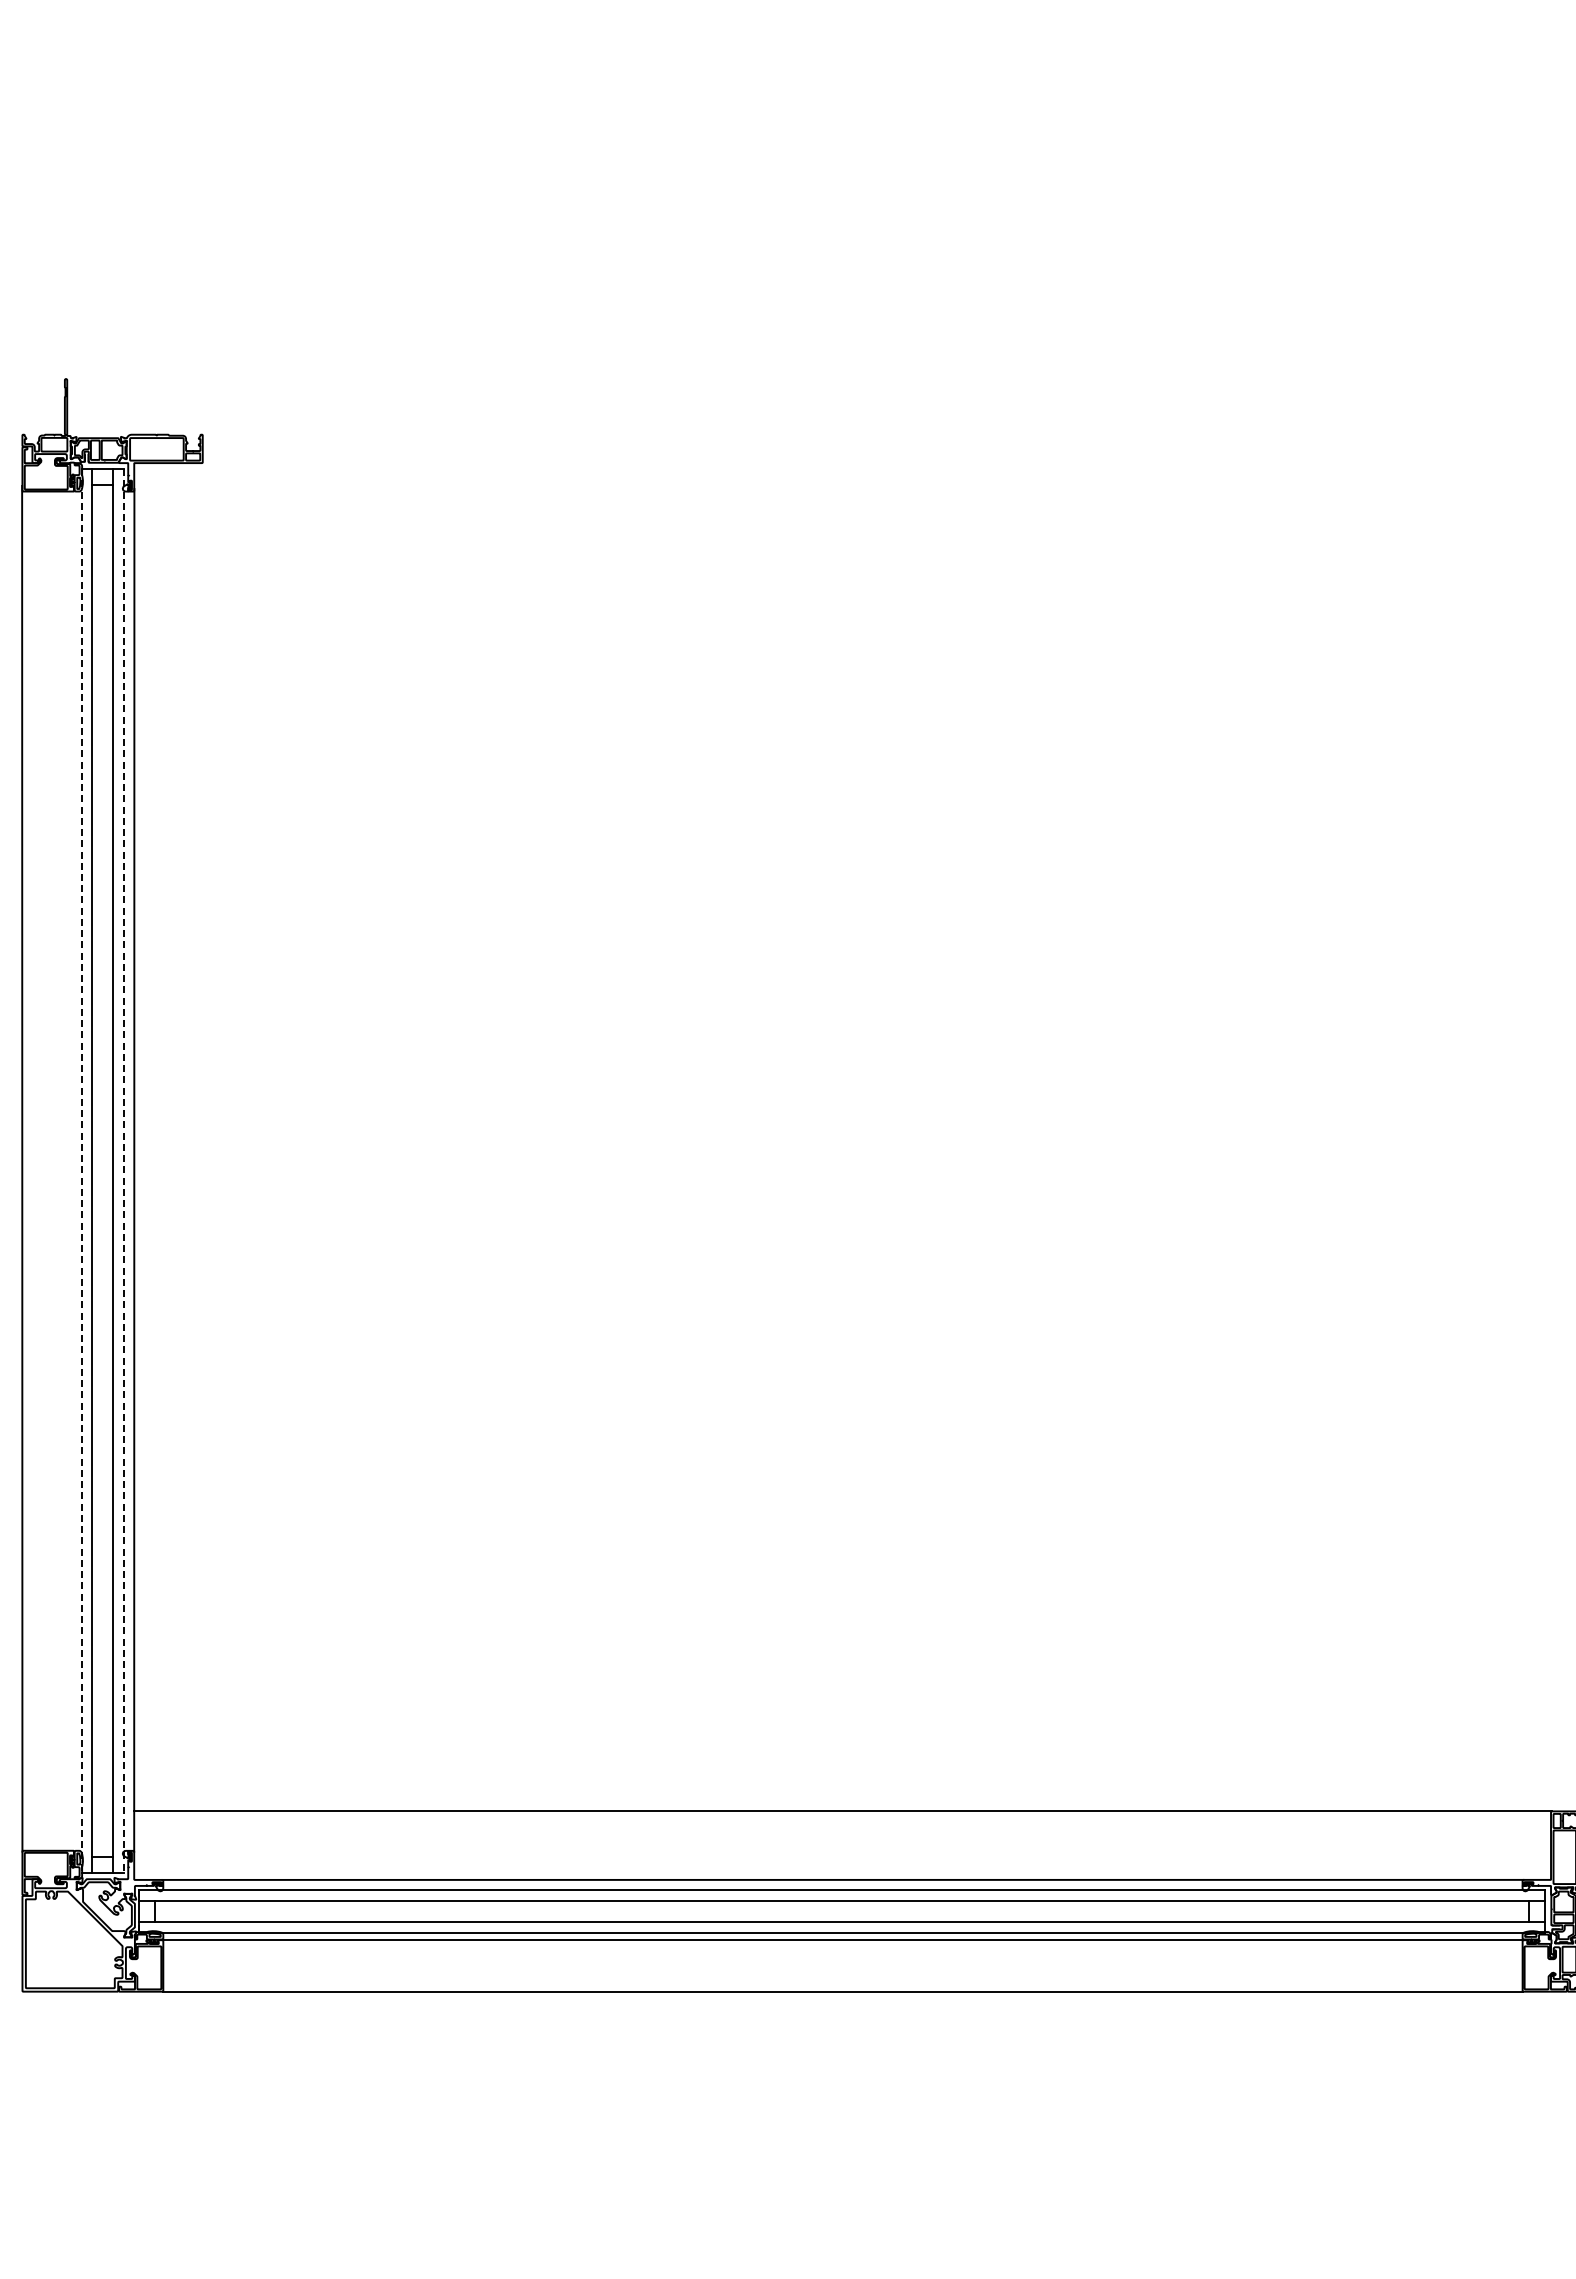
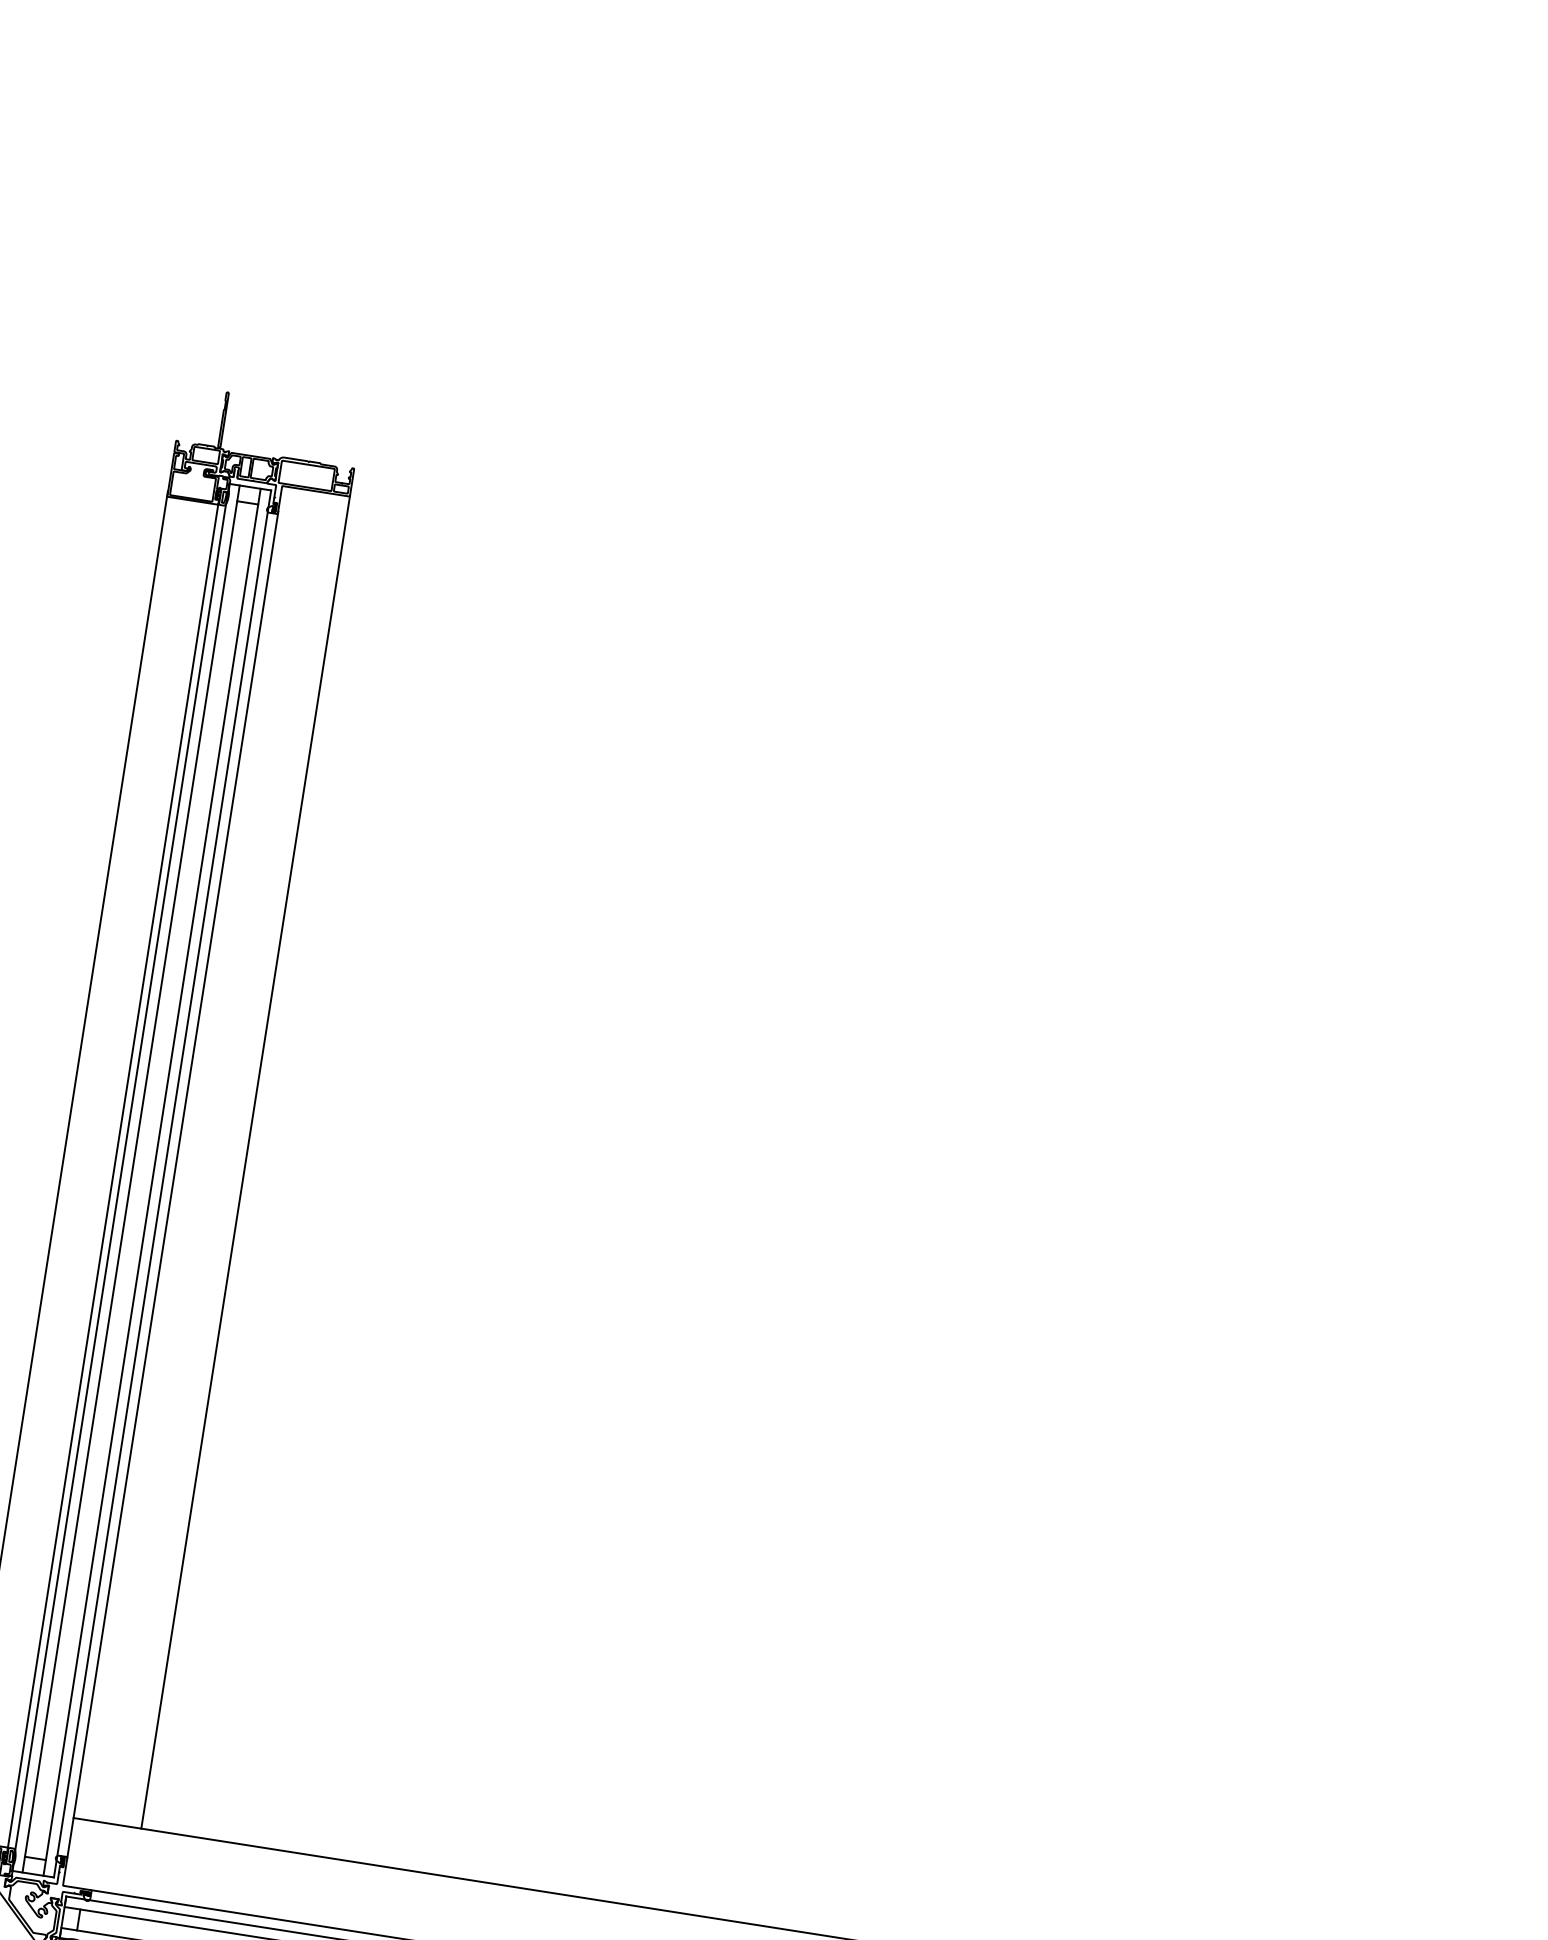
line: (202, 1136) -> (245, 1161), added
line: (73, 1171) -> (112, 1176), added
line: (81, 1171) -> (120, 1177), dashed -> solid
line: (124, 1171) -> (163, 1184), dashed -> solid

